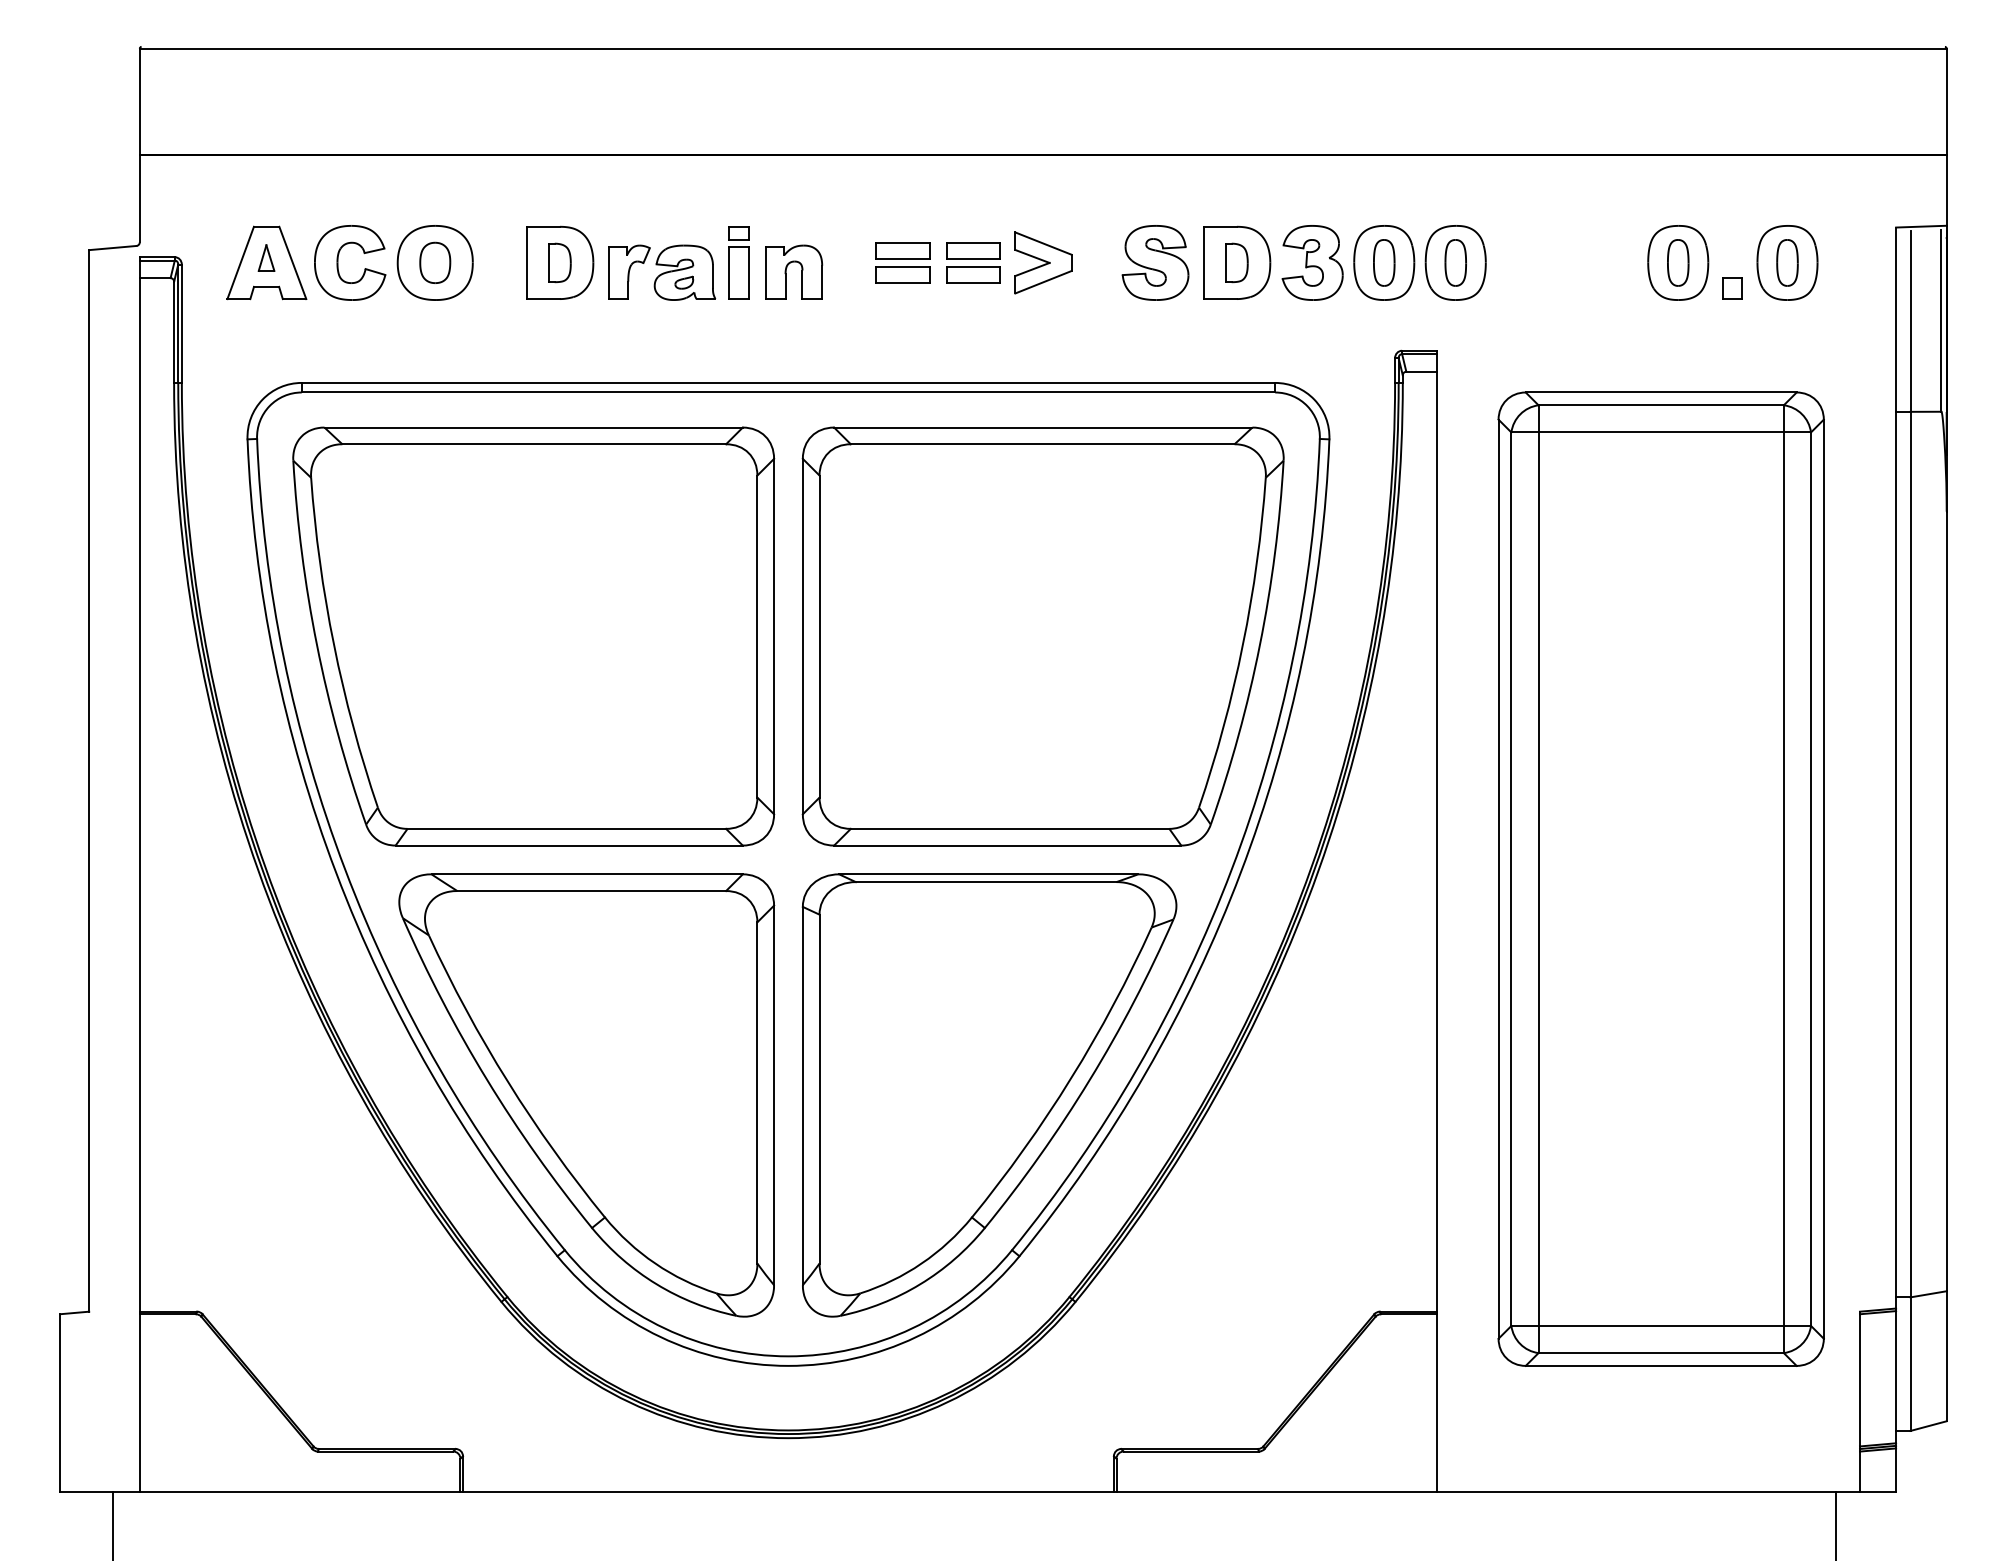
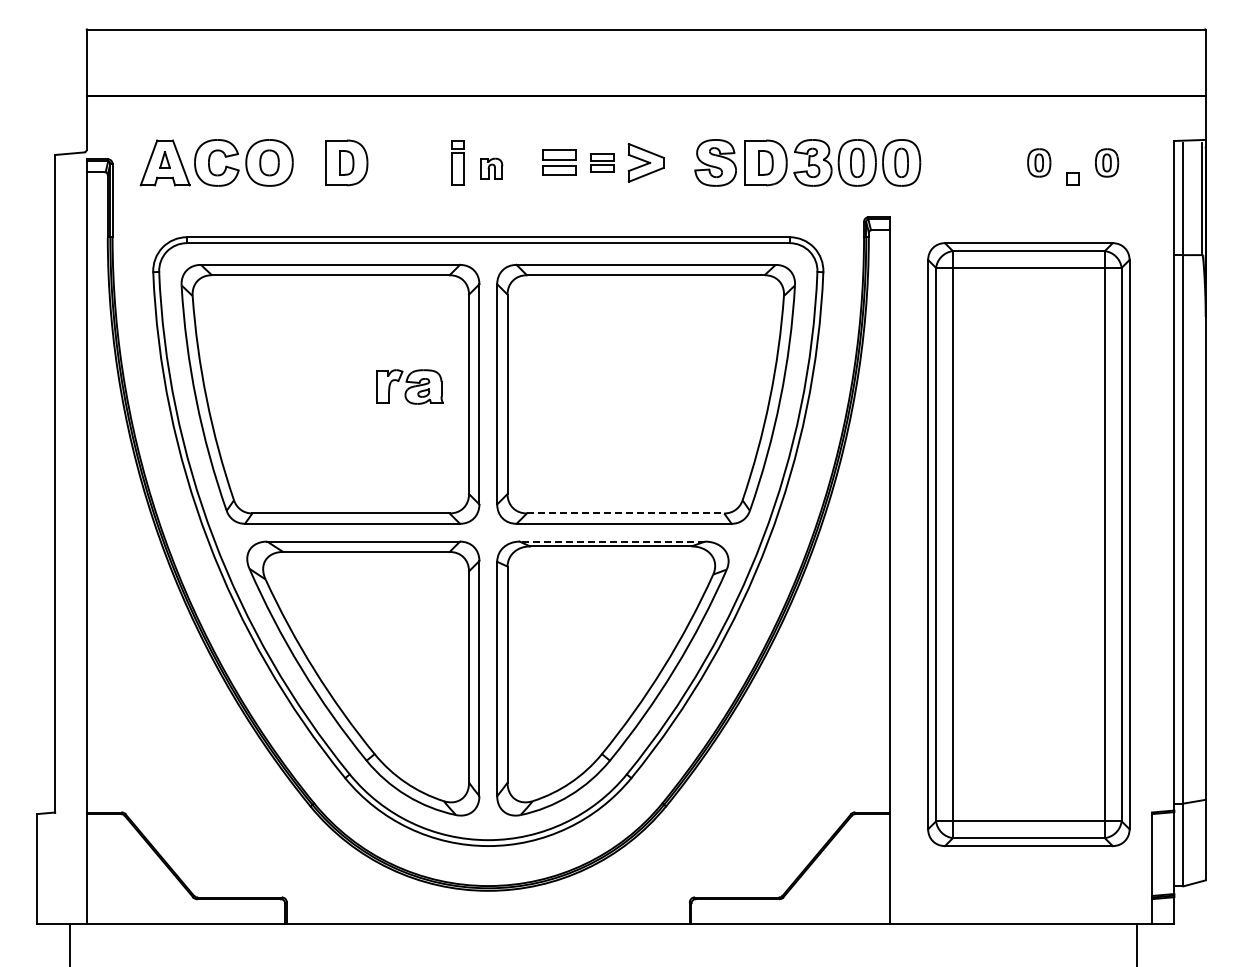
part: (972, 262) -> (602, 162), size x0.7
part: (1676, 262) -> (1038, 162), size x0.6
part: (1786, 262) -> (1106, 162), size x0.6
part: (661, 271) -> (409, 386), moved
part: (793, 271) -> (491, 168), size x0.6
line: (1009, 828) -> (625, 513), solid -> dashed
line: (988, 874) -> (612, 541), solid -> dashed

